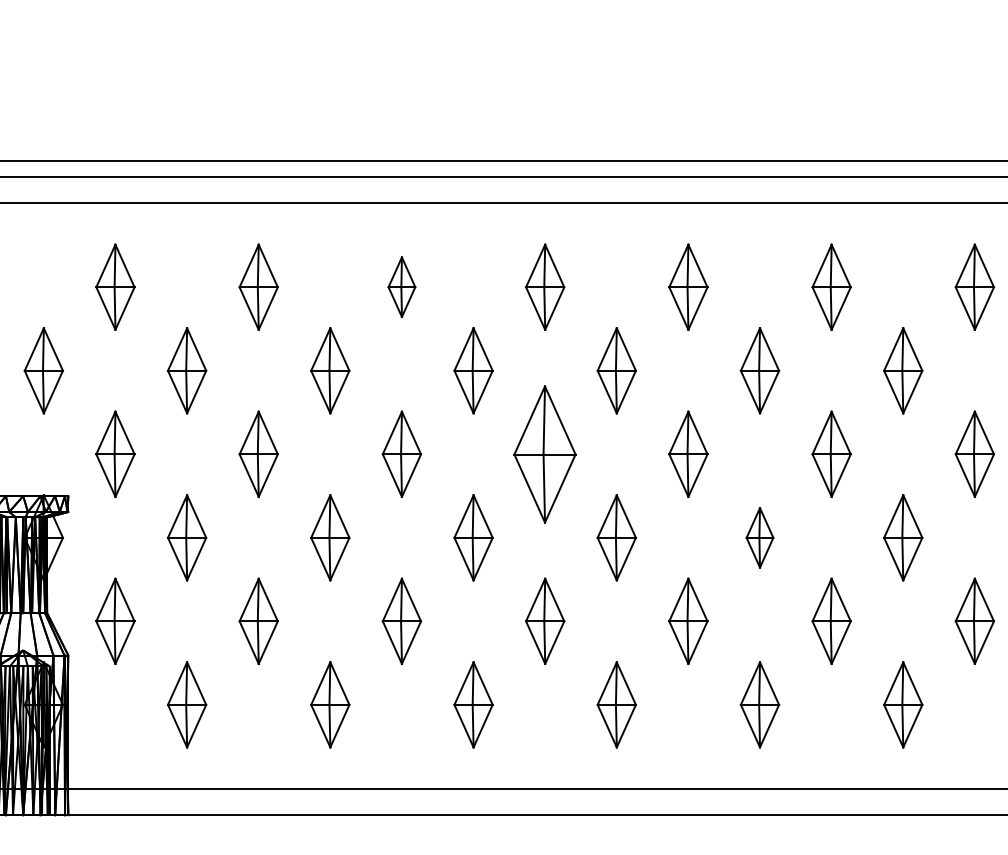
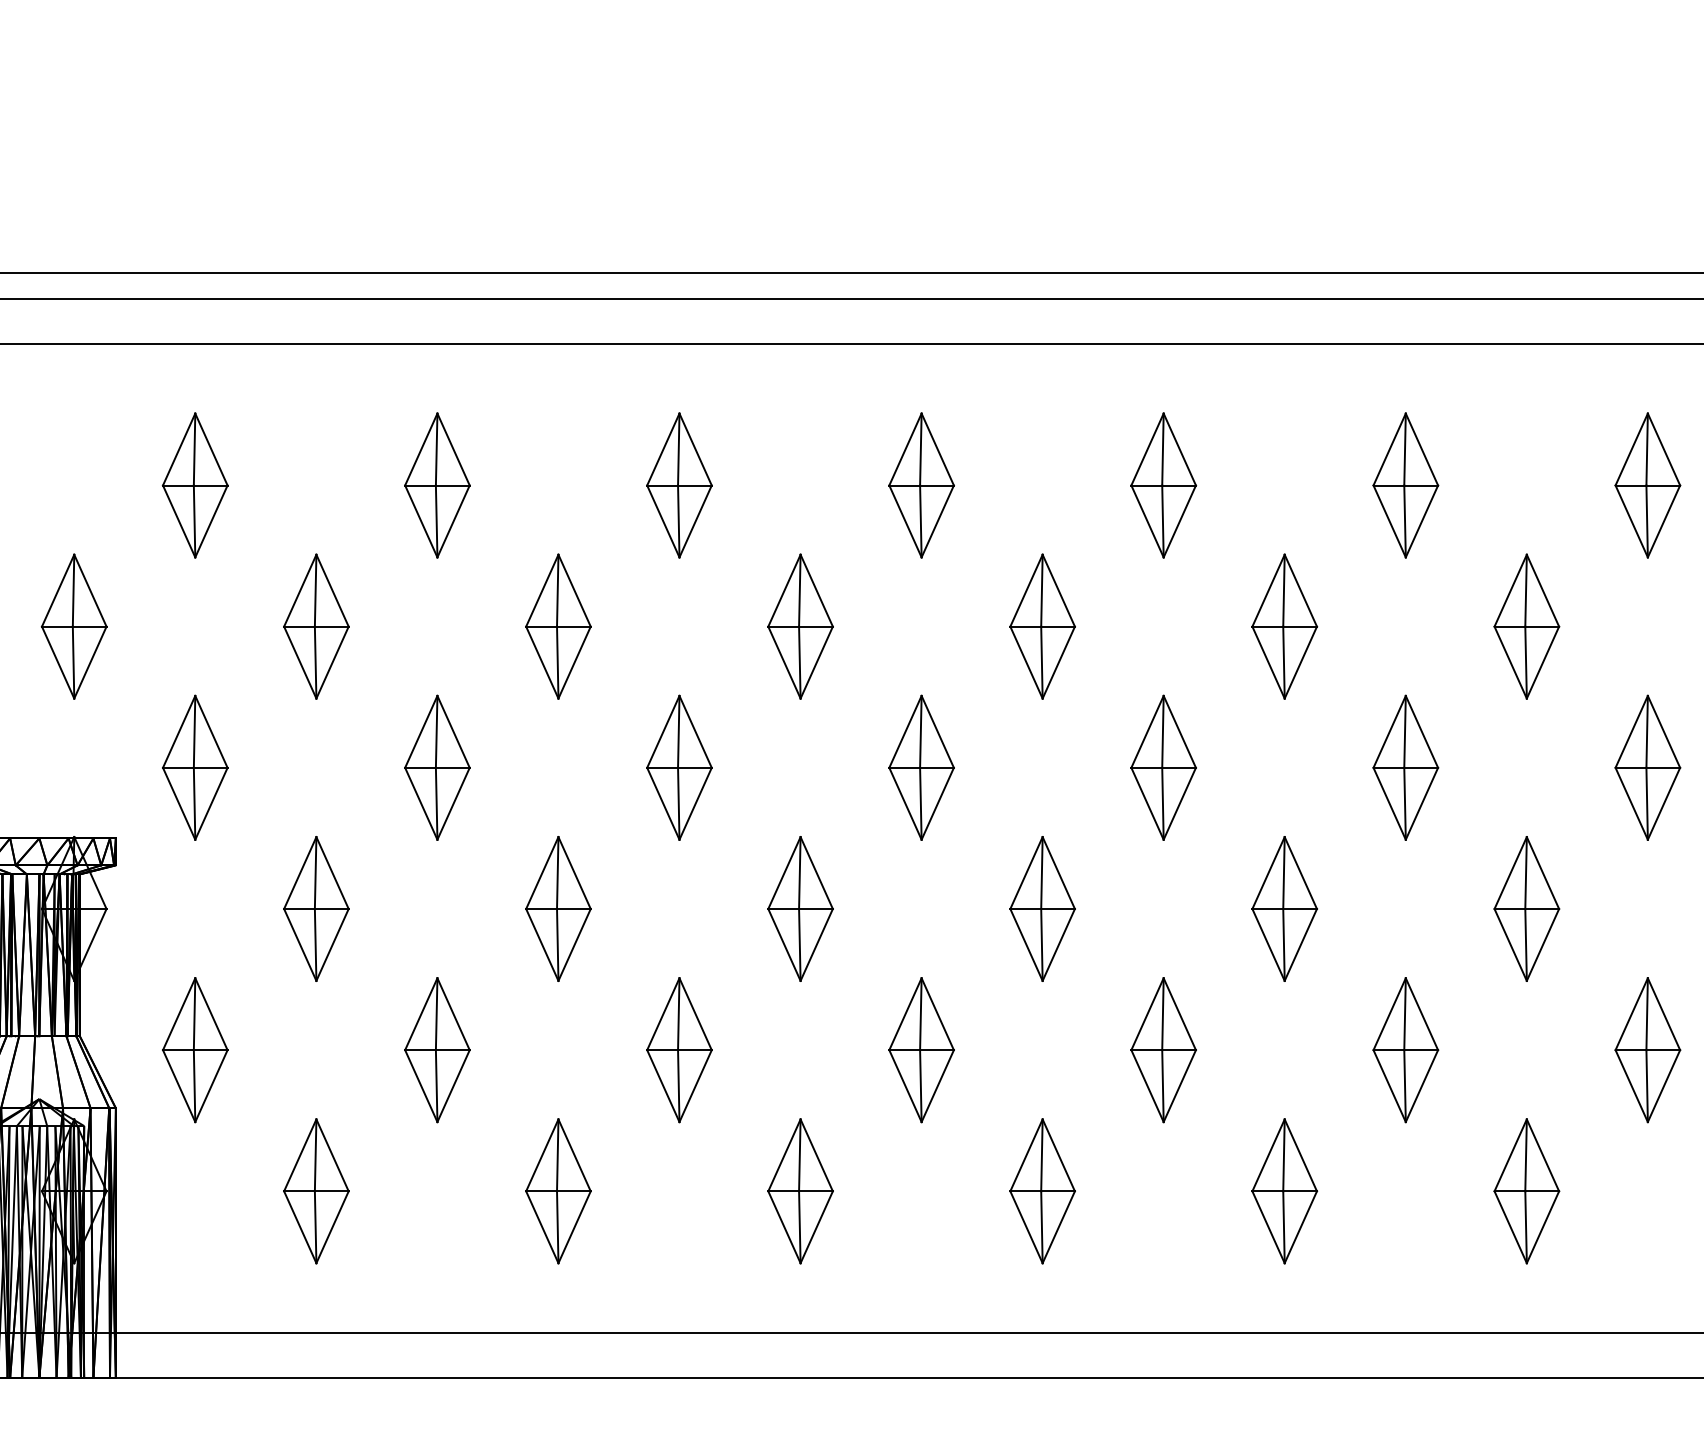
part: (401, 286) -> (678, 484), size x1.43
part: (545, 453) -> (922, 766), size x0.62
part: (759, 537) -> (1283, 908), size x1.43

